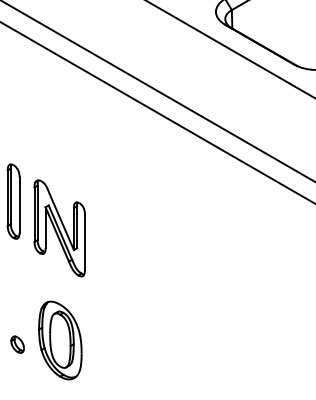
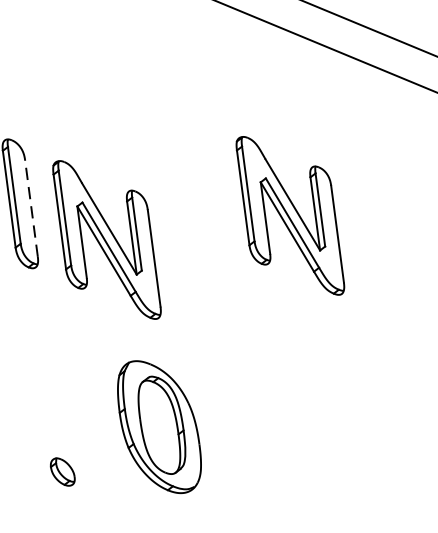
line: (19, 205) -> (31, 209), solid -> dashed
part: (164, 228) -> (289, 216), added
part: (60, 340) -> (159, 426), moved
part: (17, 344) -> (62, 471), moved

